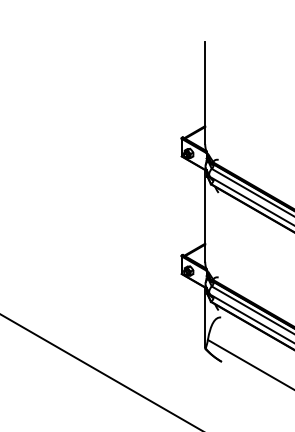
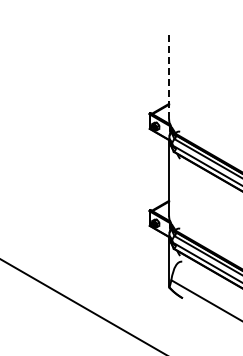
line: (205, 92) -> (169, 76), solid -> dashed

